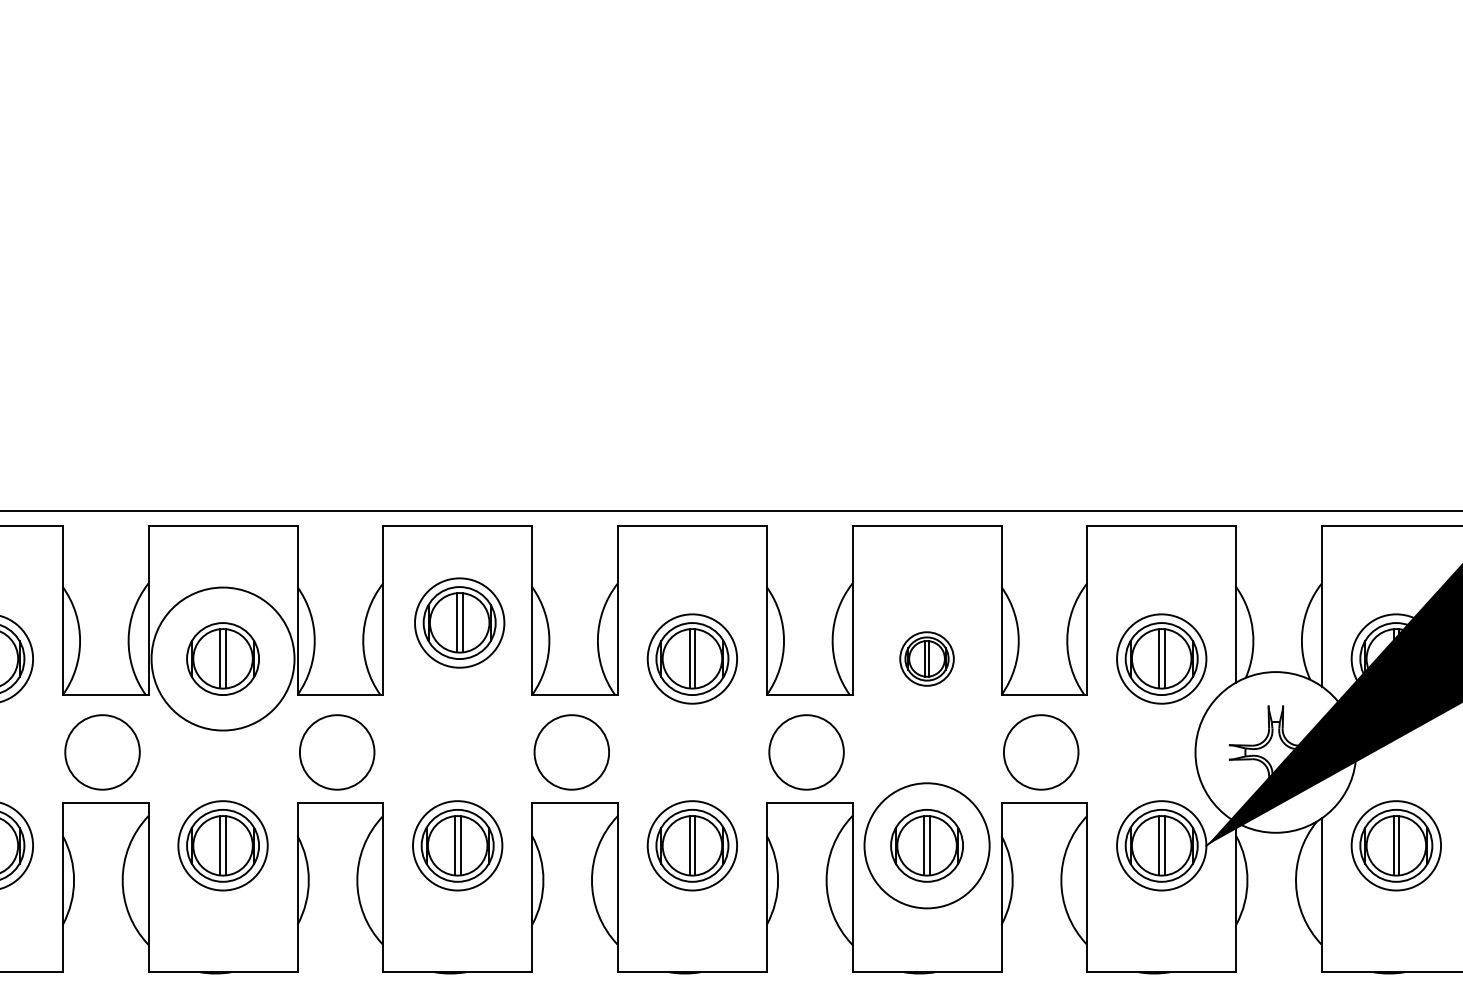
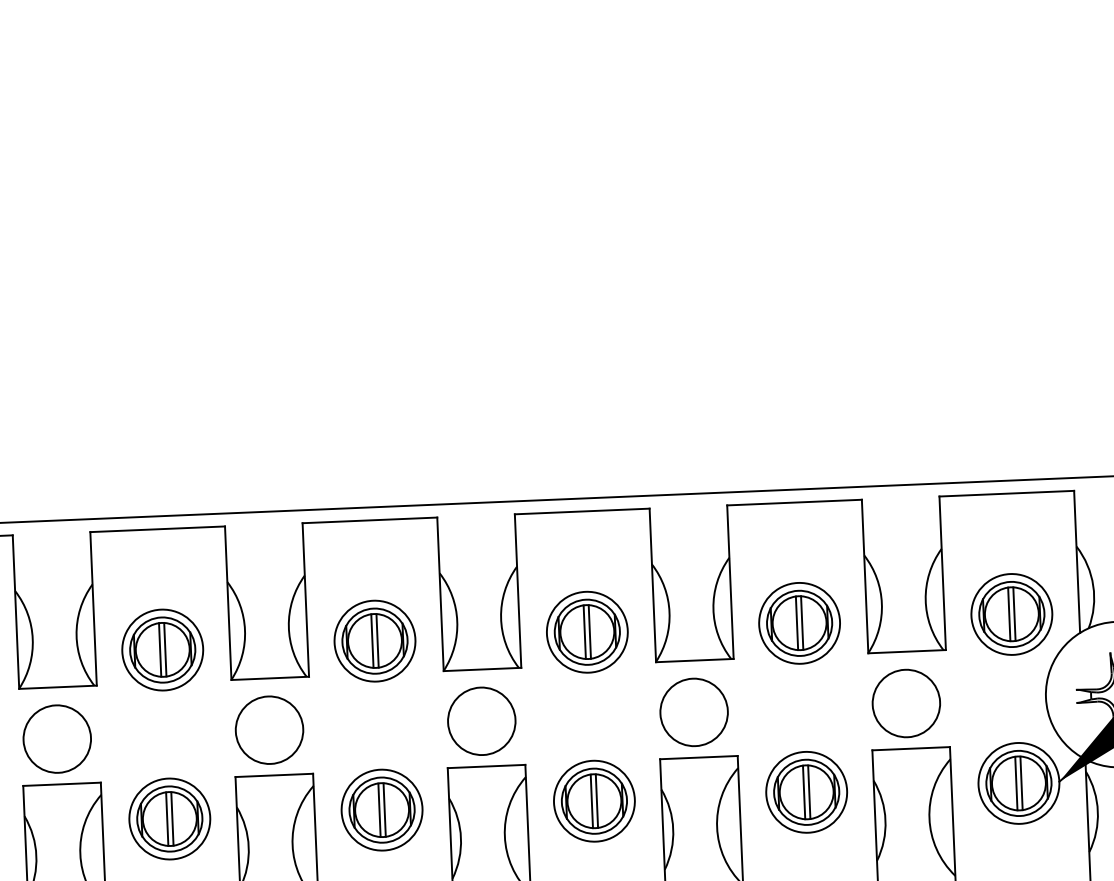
part: (459, 622) -> (374, 640), moved
circle: (222, 658) -> (162, 649), size x0.62
part: (926, 658) -> (799, 622), size x1.67
circle: (926, 845) -> (806, 792), size x0.71

